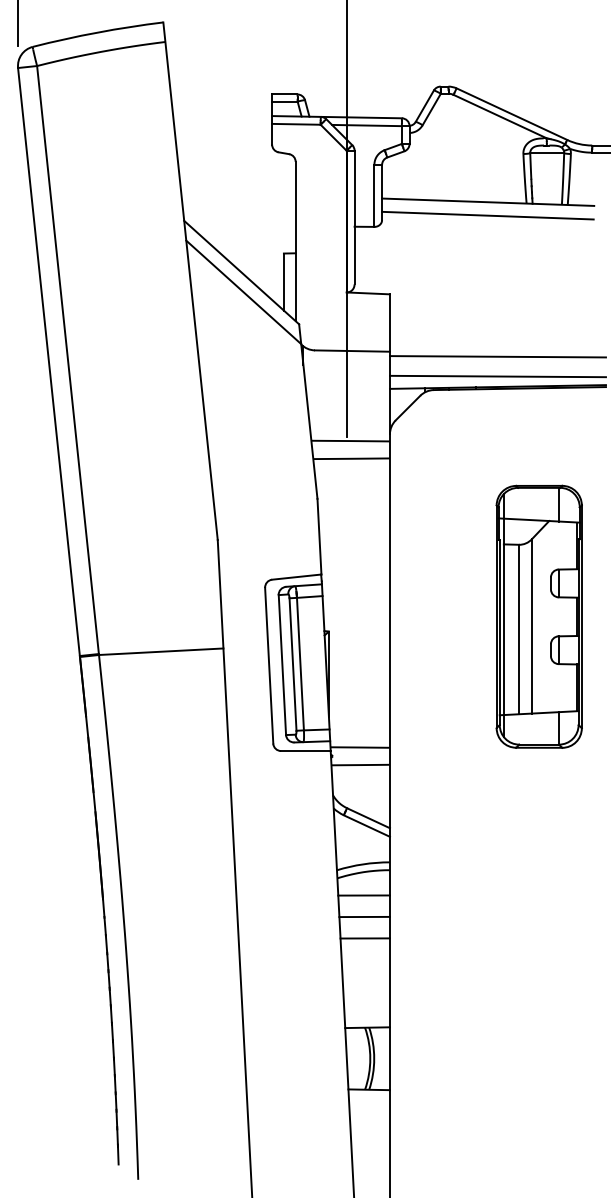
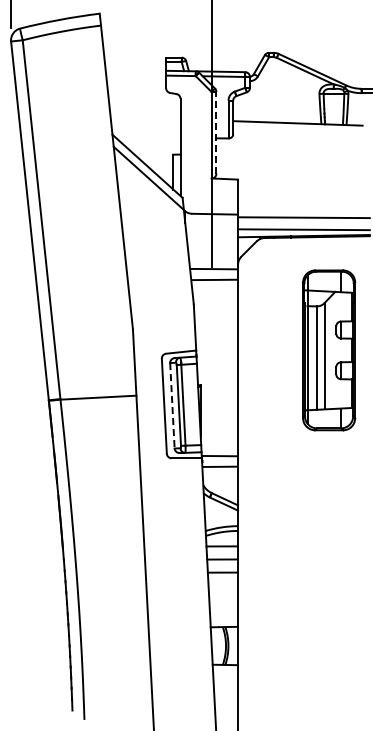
line: (487, 215) -> (297, 131), removed
line: (354, 217) -> (216, 132), solid -> dashed
part: (539, 617) -> (329, 350), moved
line: (282, 664) -> (172, 405), solid -> dashed

